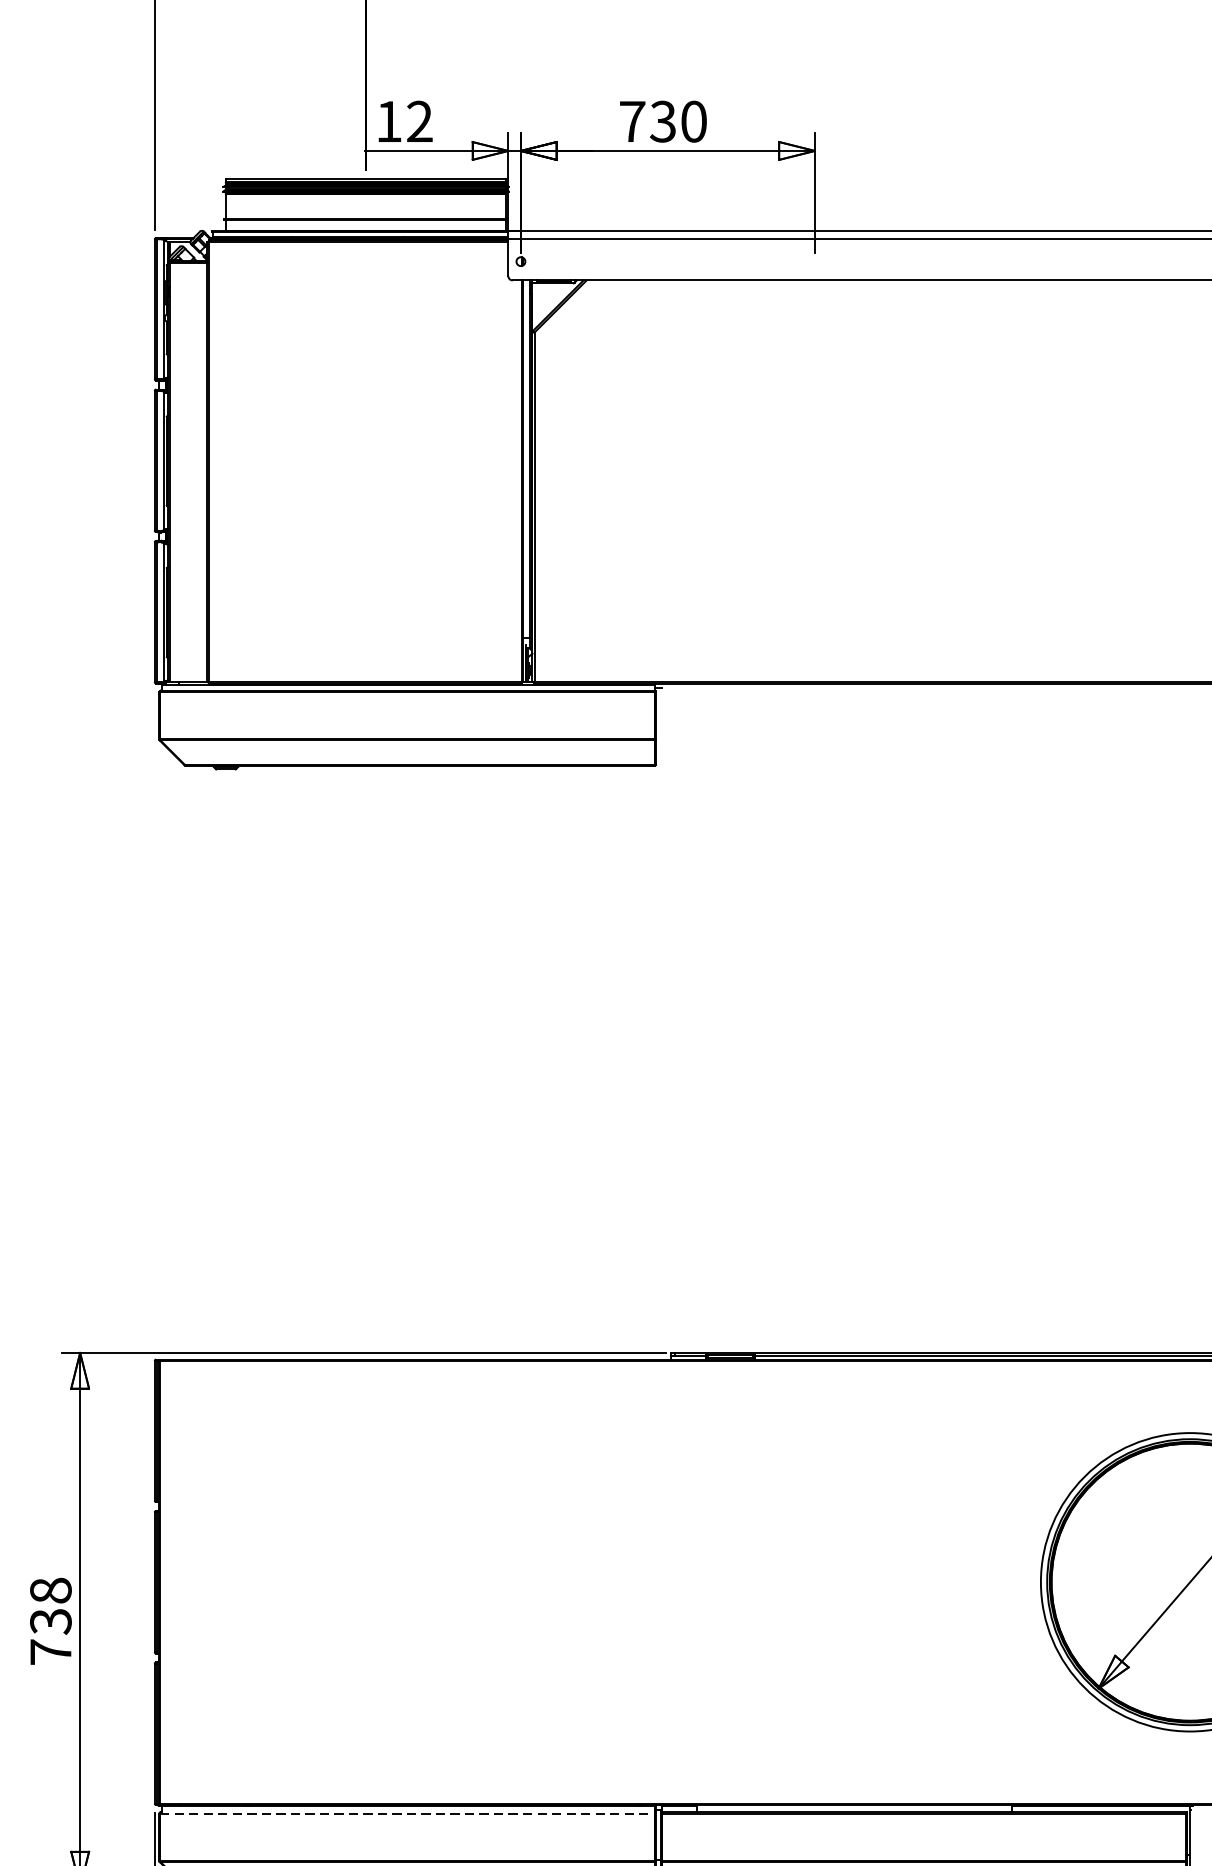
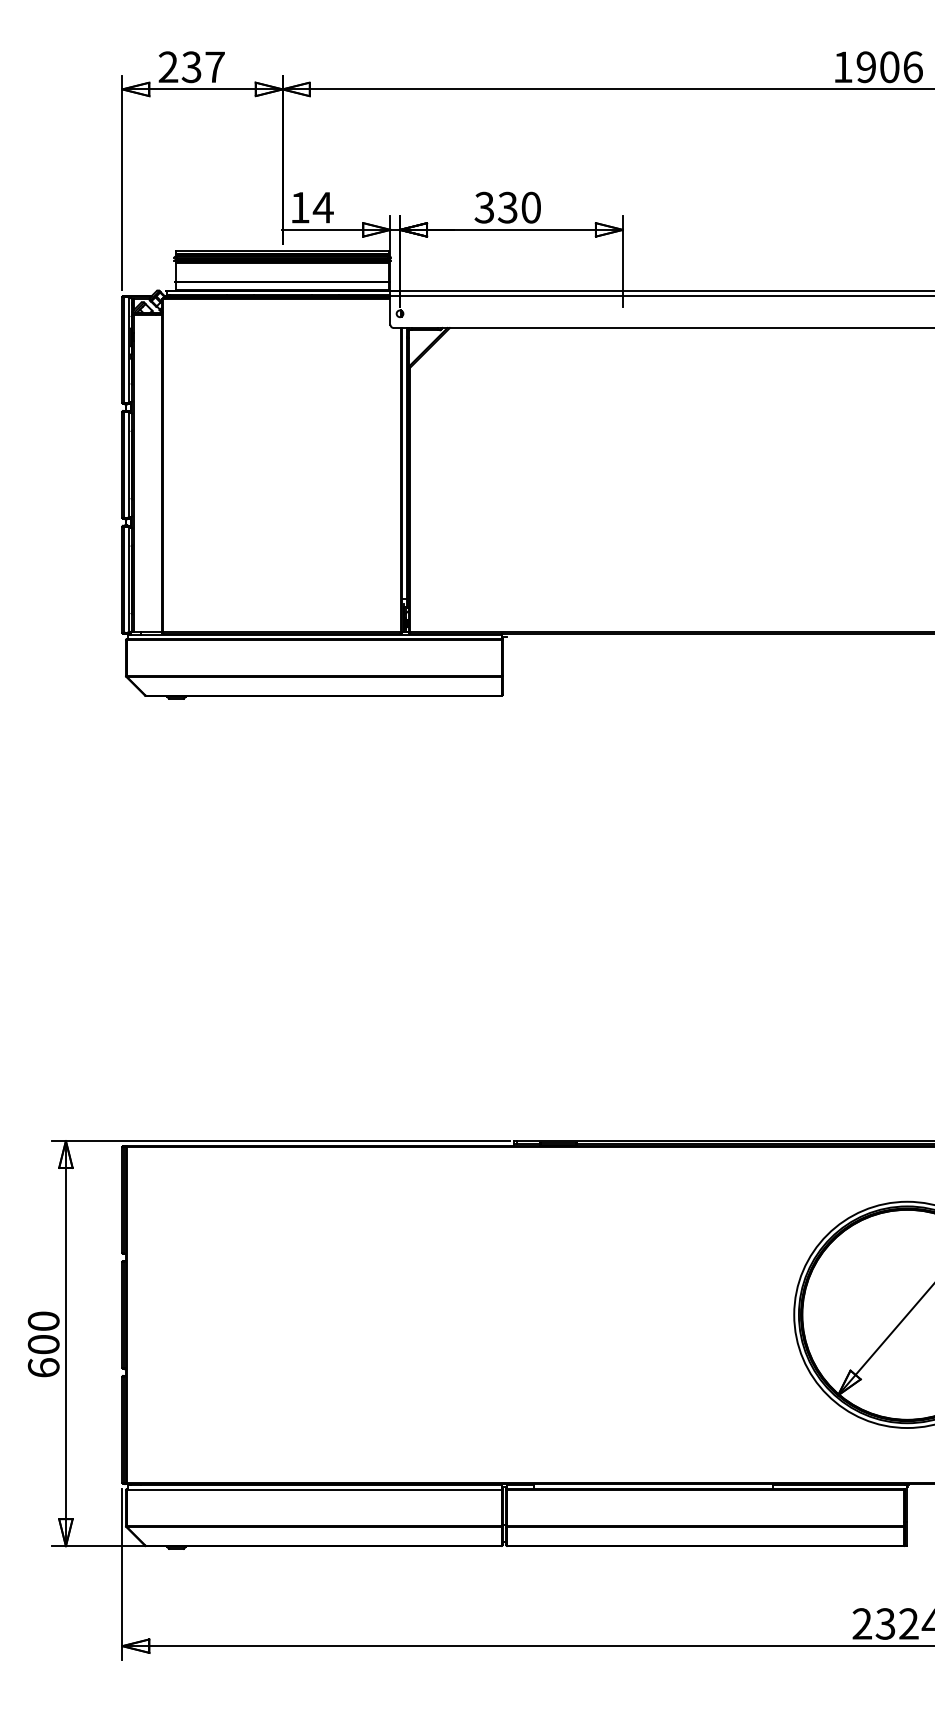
text: (418, 121) -> (322, 207), 12 -> 14
text: (632, 121) -> (484, 207), 730 -> 330
text: (50, 1621) -> (43, 1344), 738 -> 600
line: (408, 1813) -> (314, 1490), dashed -> solid

